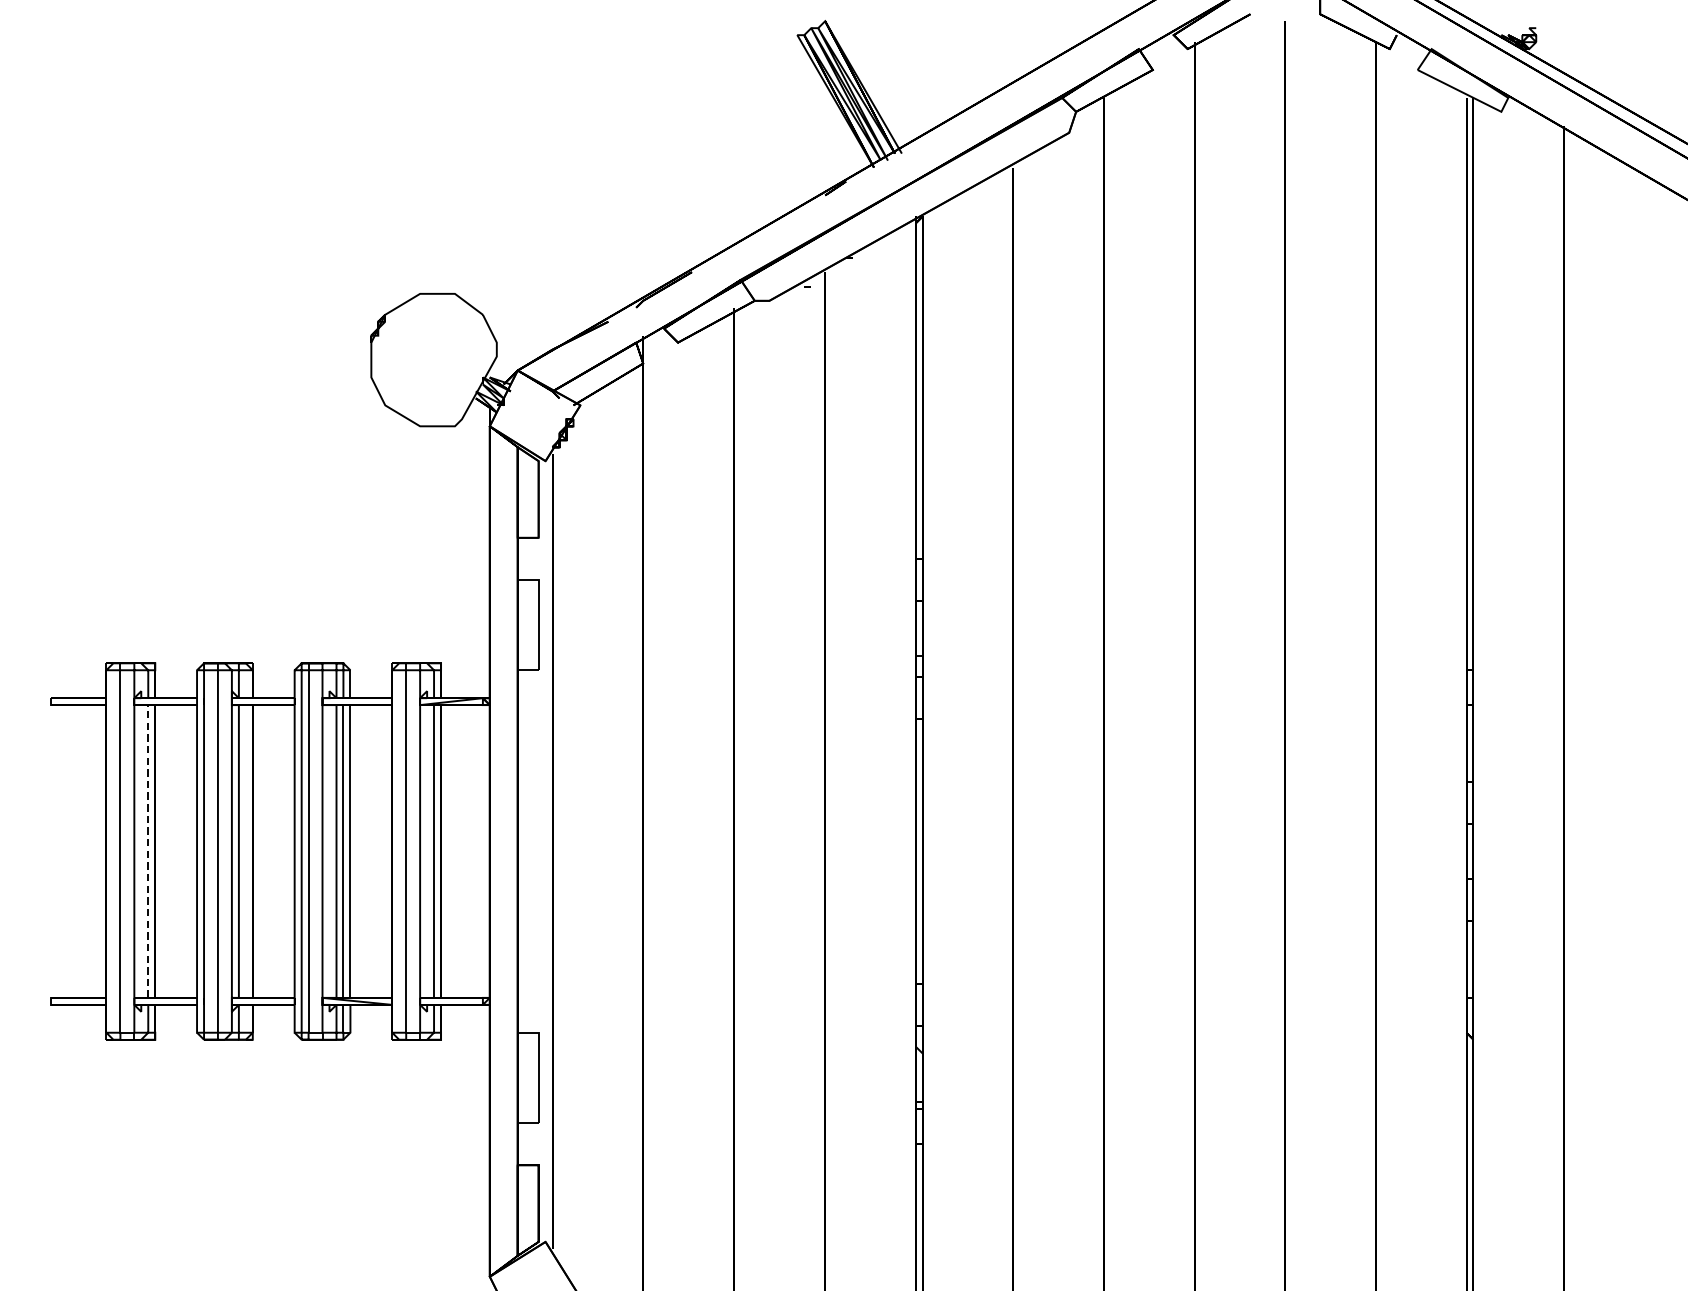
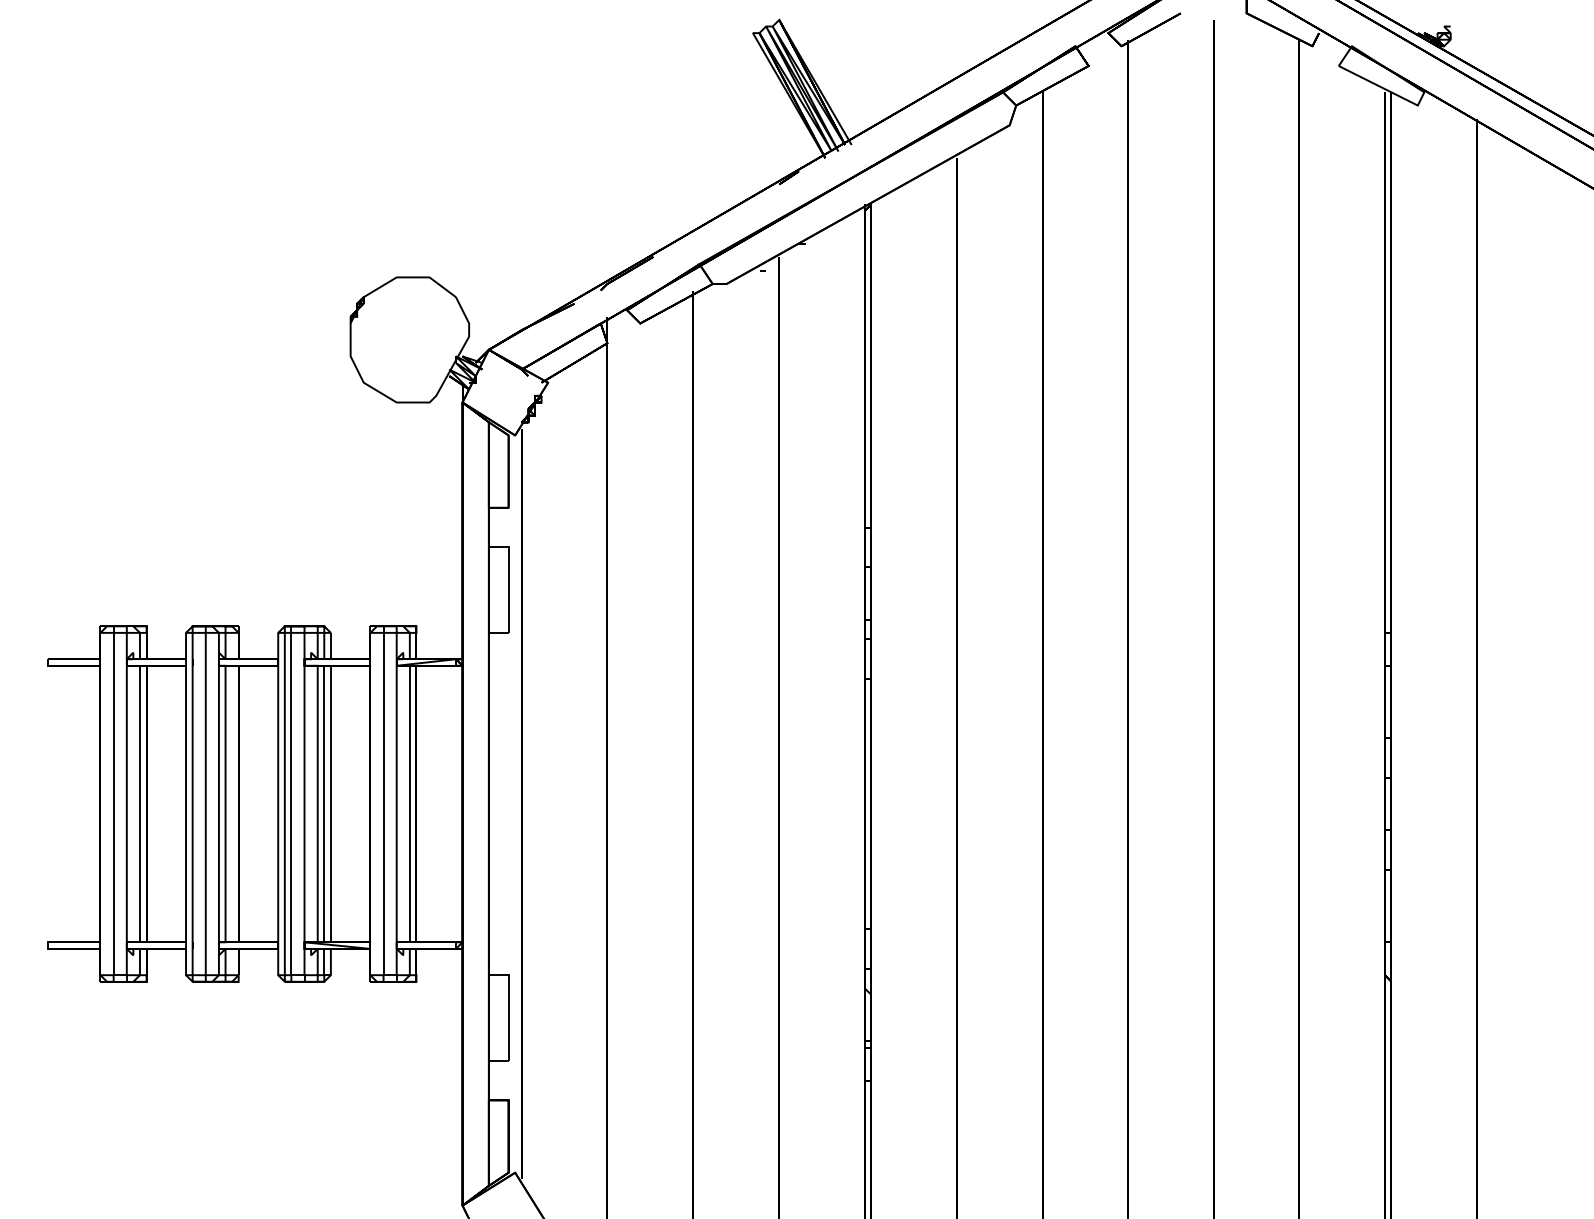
line: (147, 850) -> (139, 803), dashed -> solid

